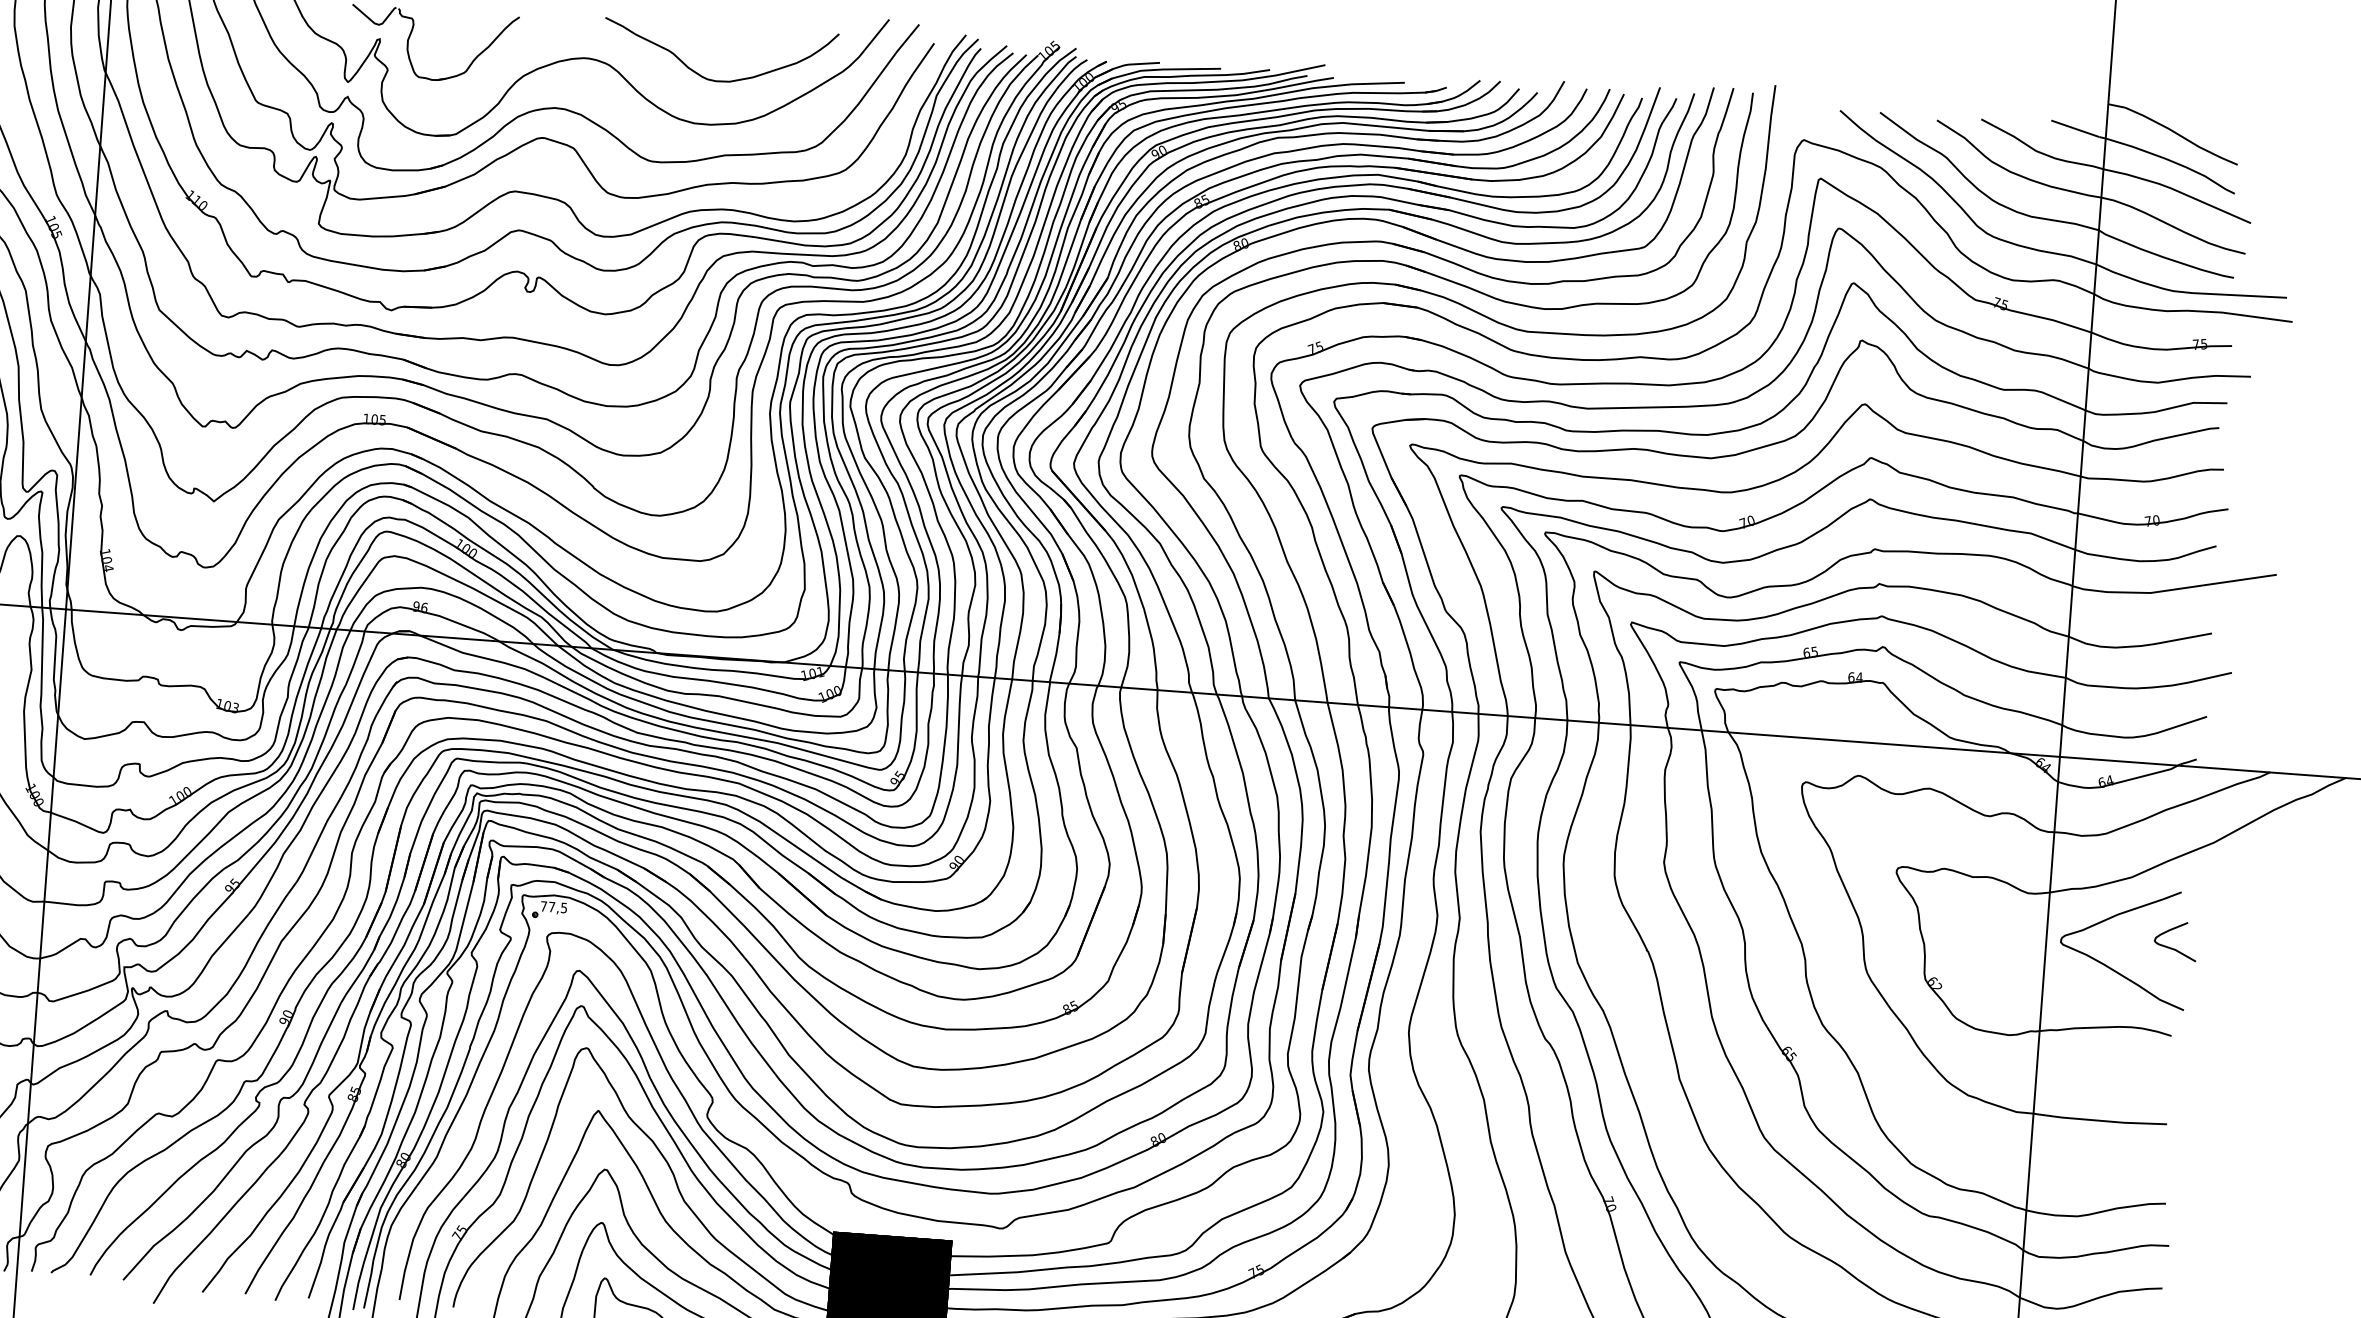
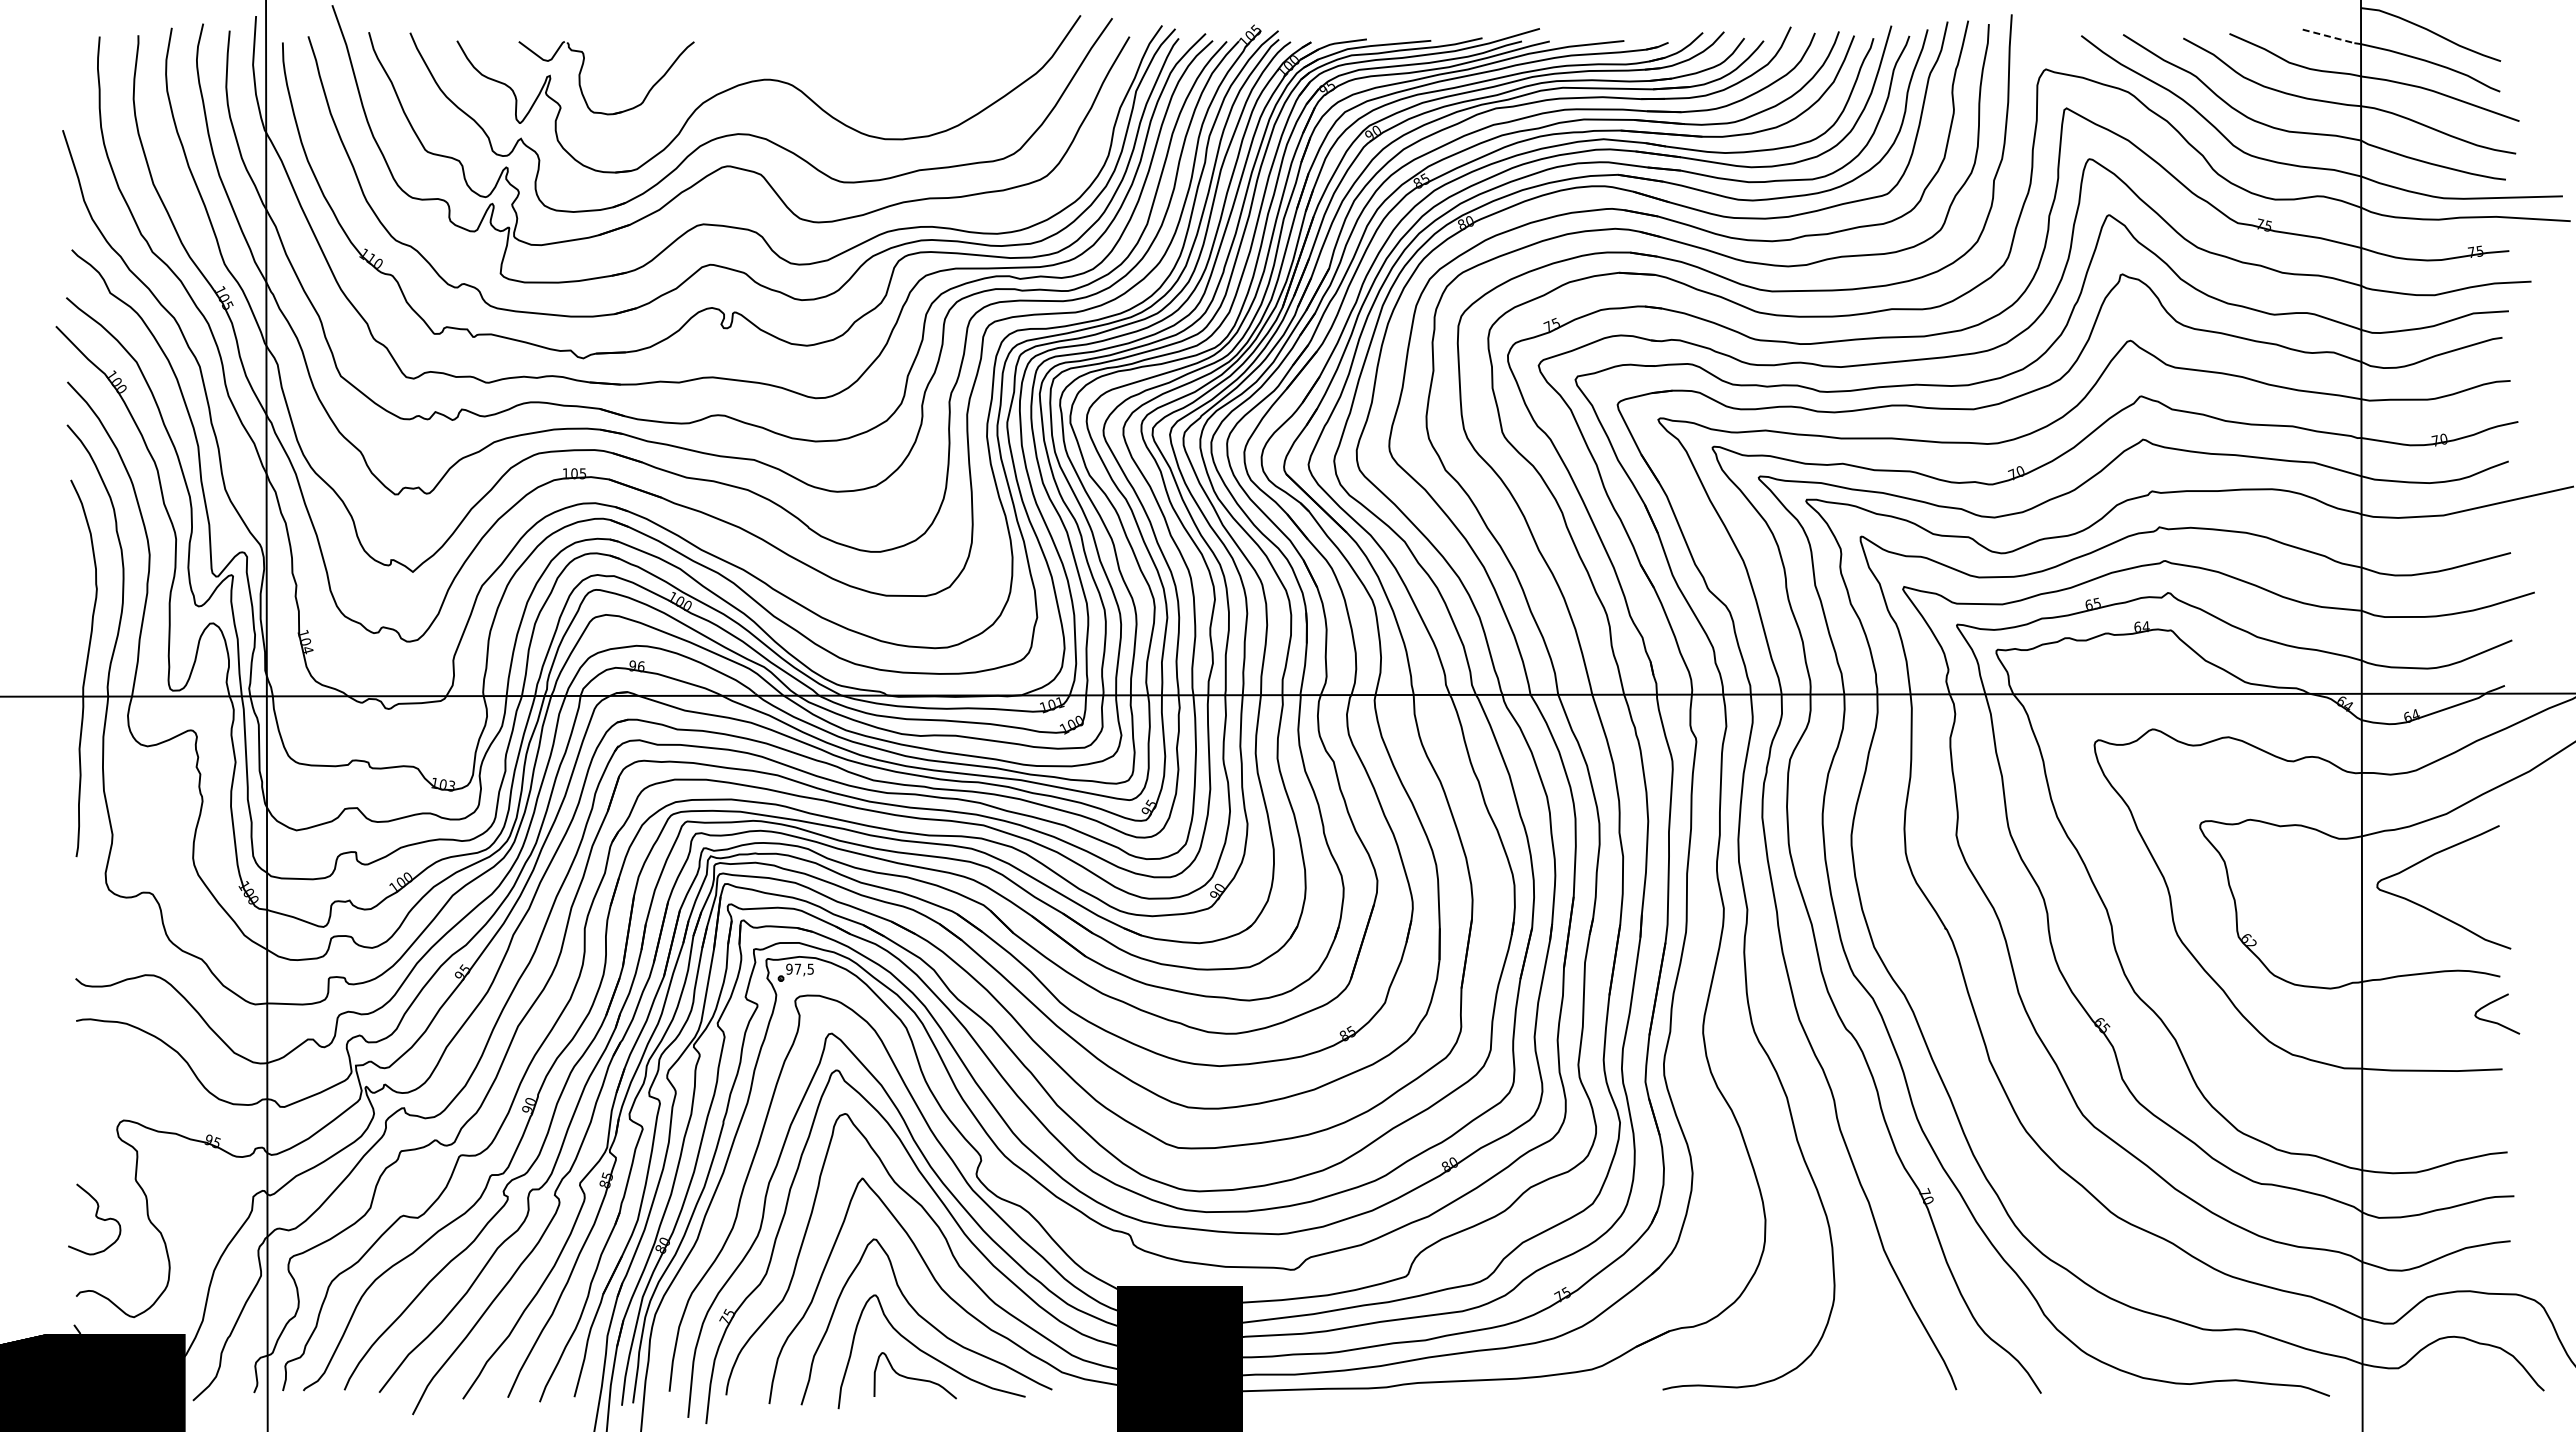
curve: (711, 79) -> (899, 91), removed
line: (2075, 128) -> (2328, 36), solid -> dashed
text: (543, 905) -> (789, 968), 77,5 -> 97,5
curve: (2172, 947) -> (2494, 1021), moved

